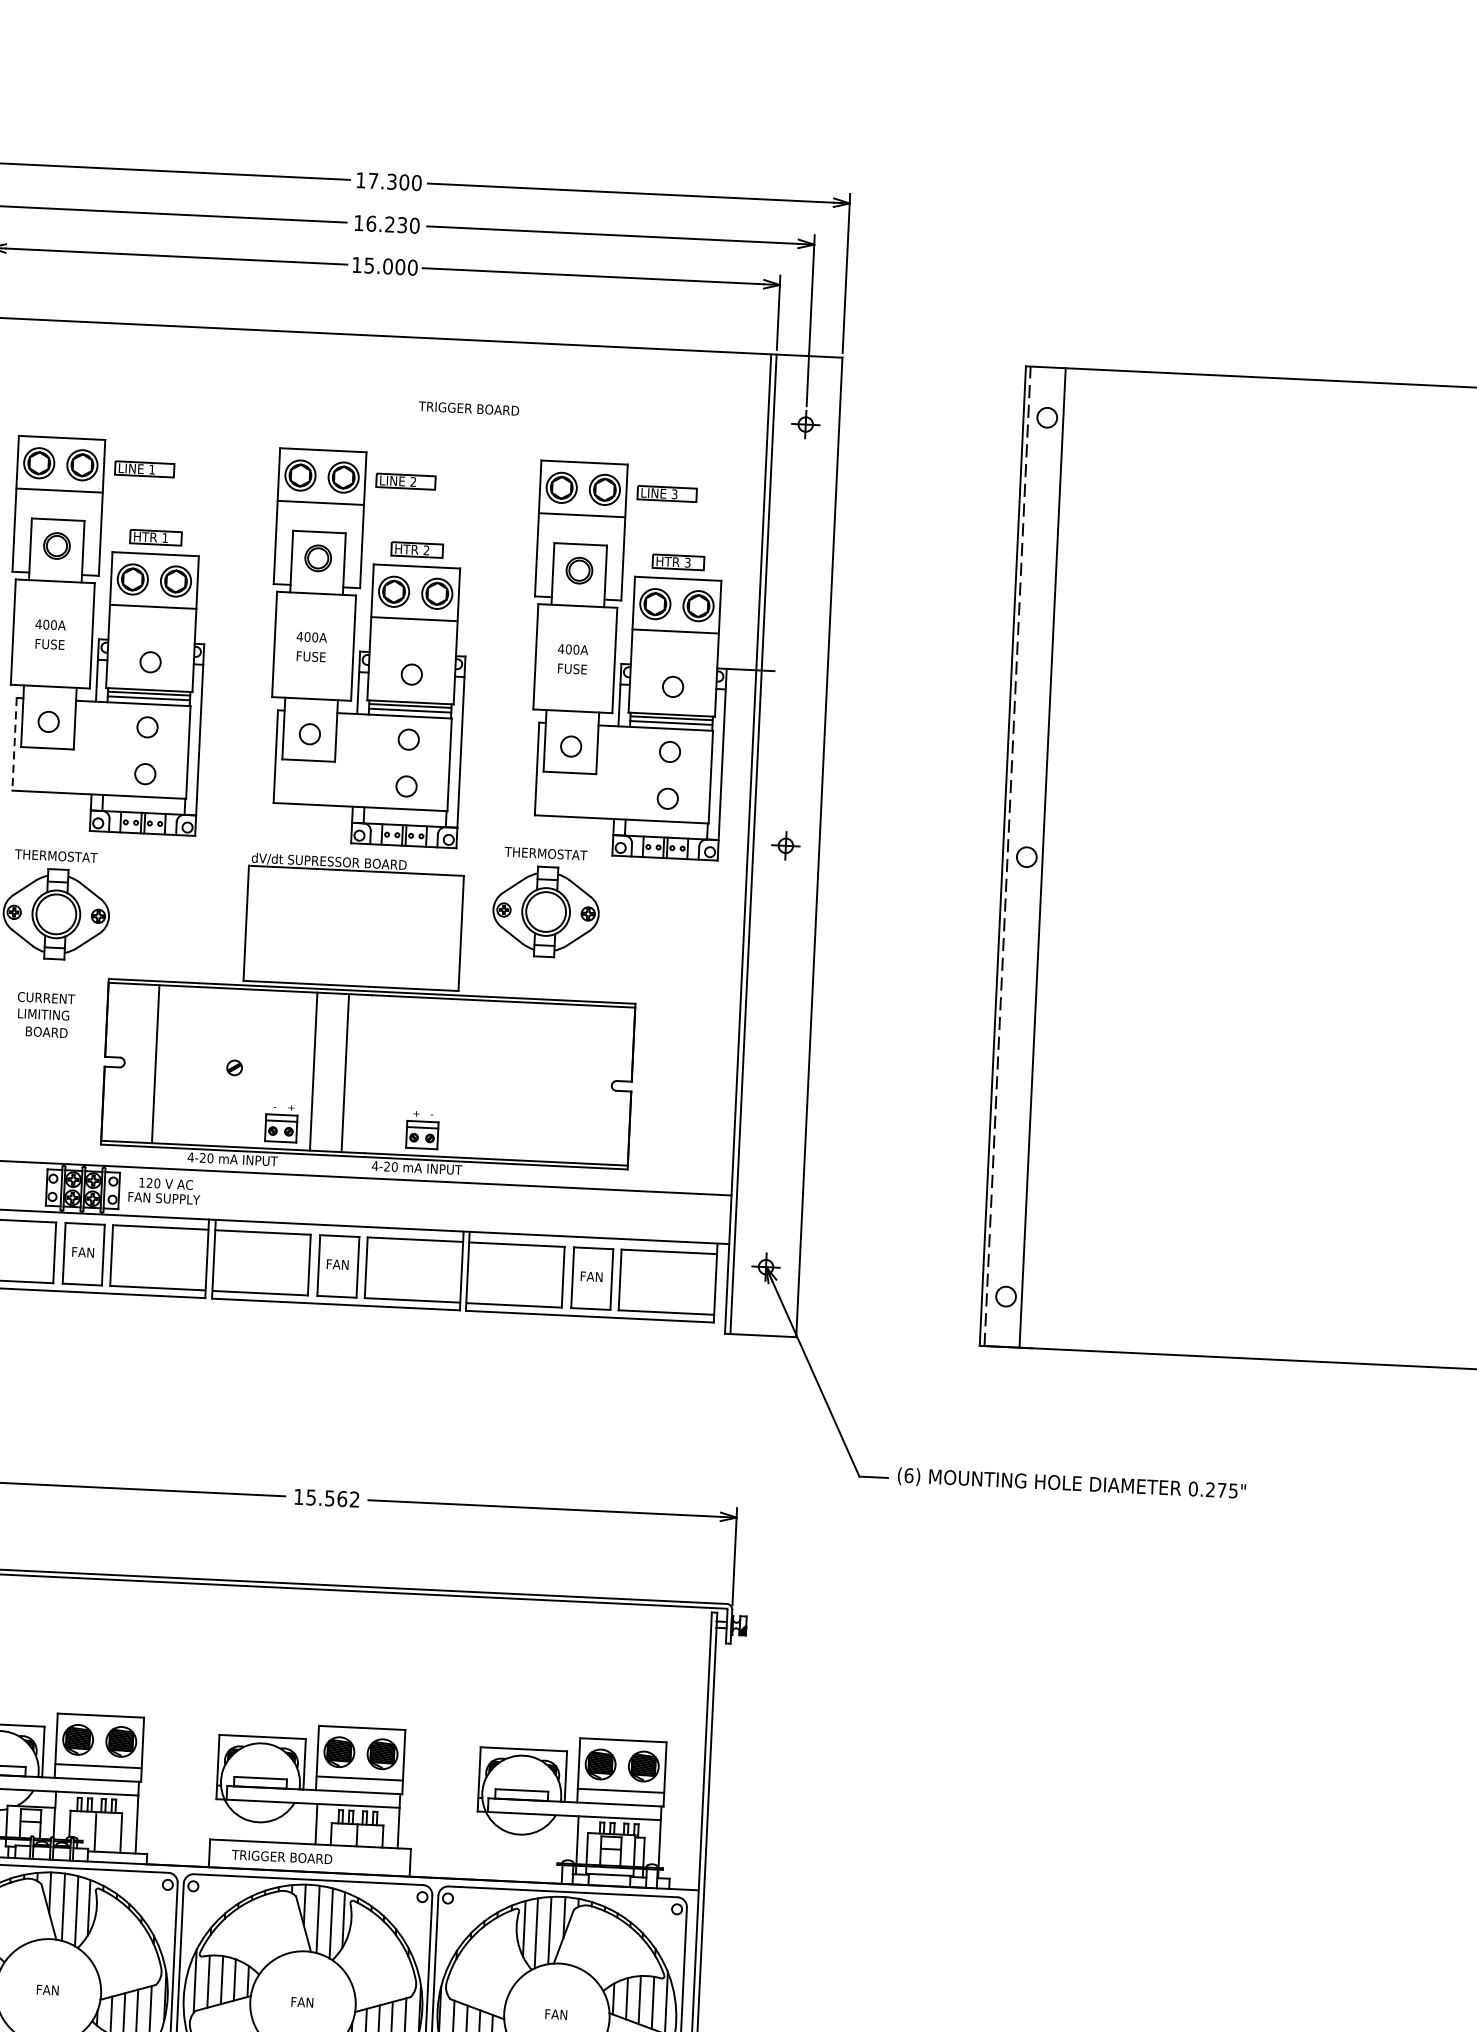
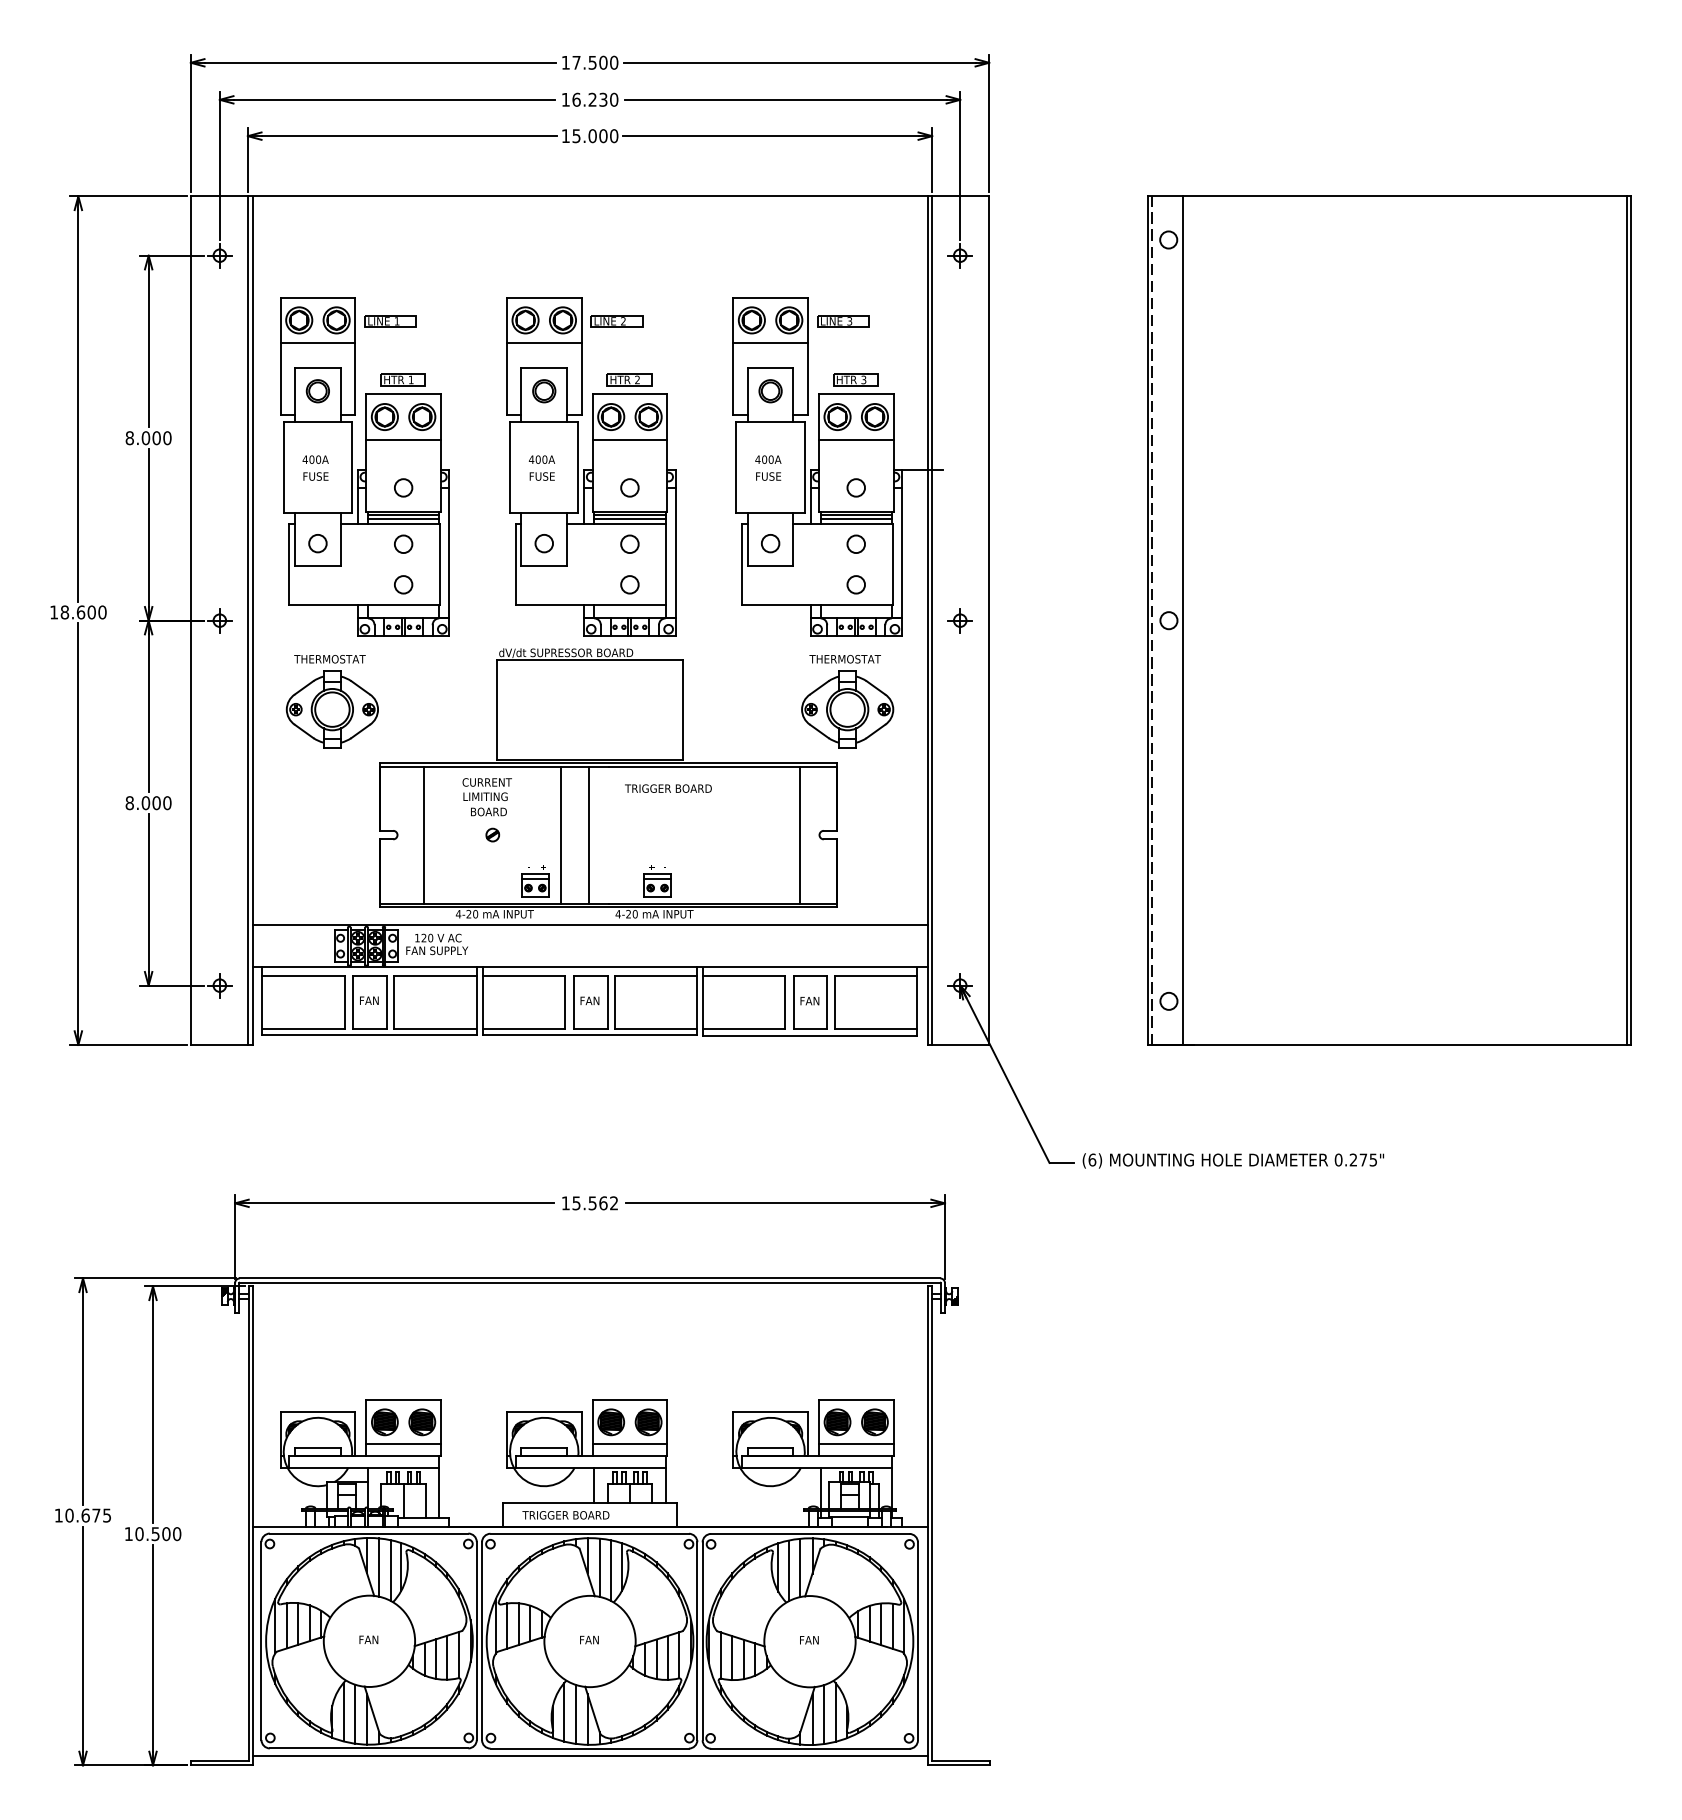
text: (391, 181) -> (592, 62), 17.300 -> 17.500
text: (469, 408) -> (668, 788), moved
line: (14, 744) -> (289, 564), dashed -> solid
part: (546, 902) -> (847, 701), moved
text: (44, 1015) -> (486, 797), moved
line: (588, 1083) -> (799, 834), added

